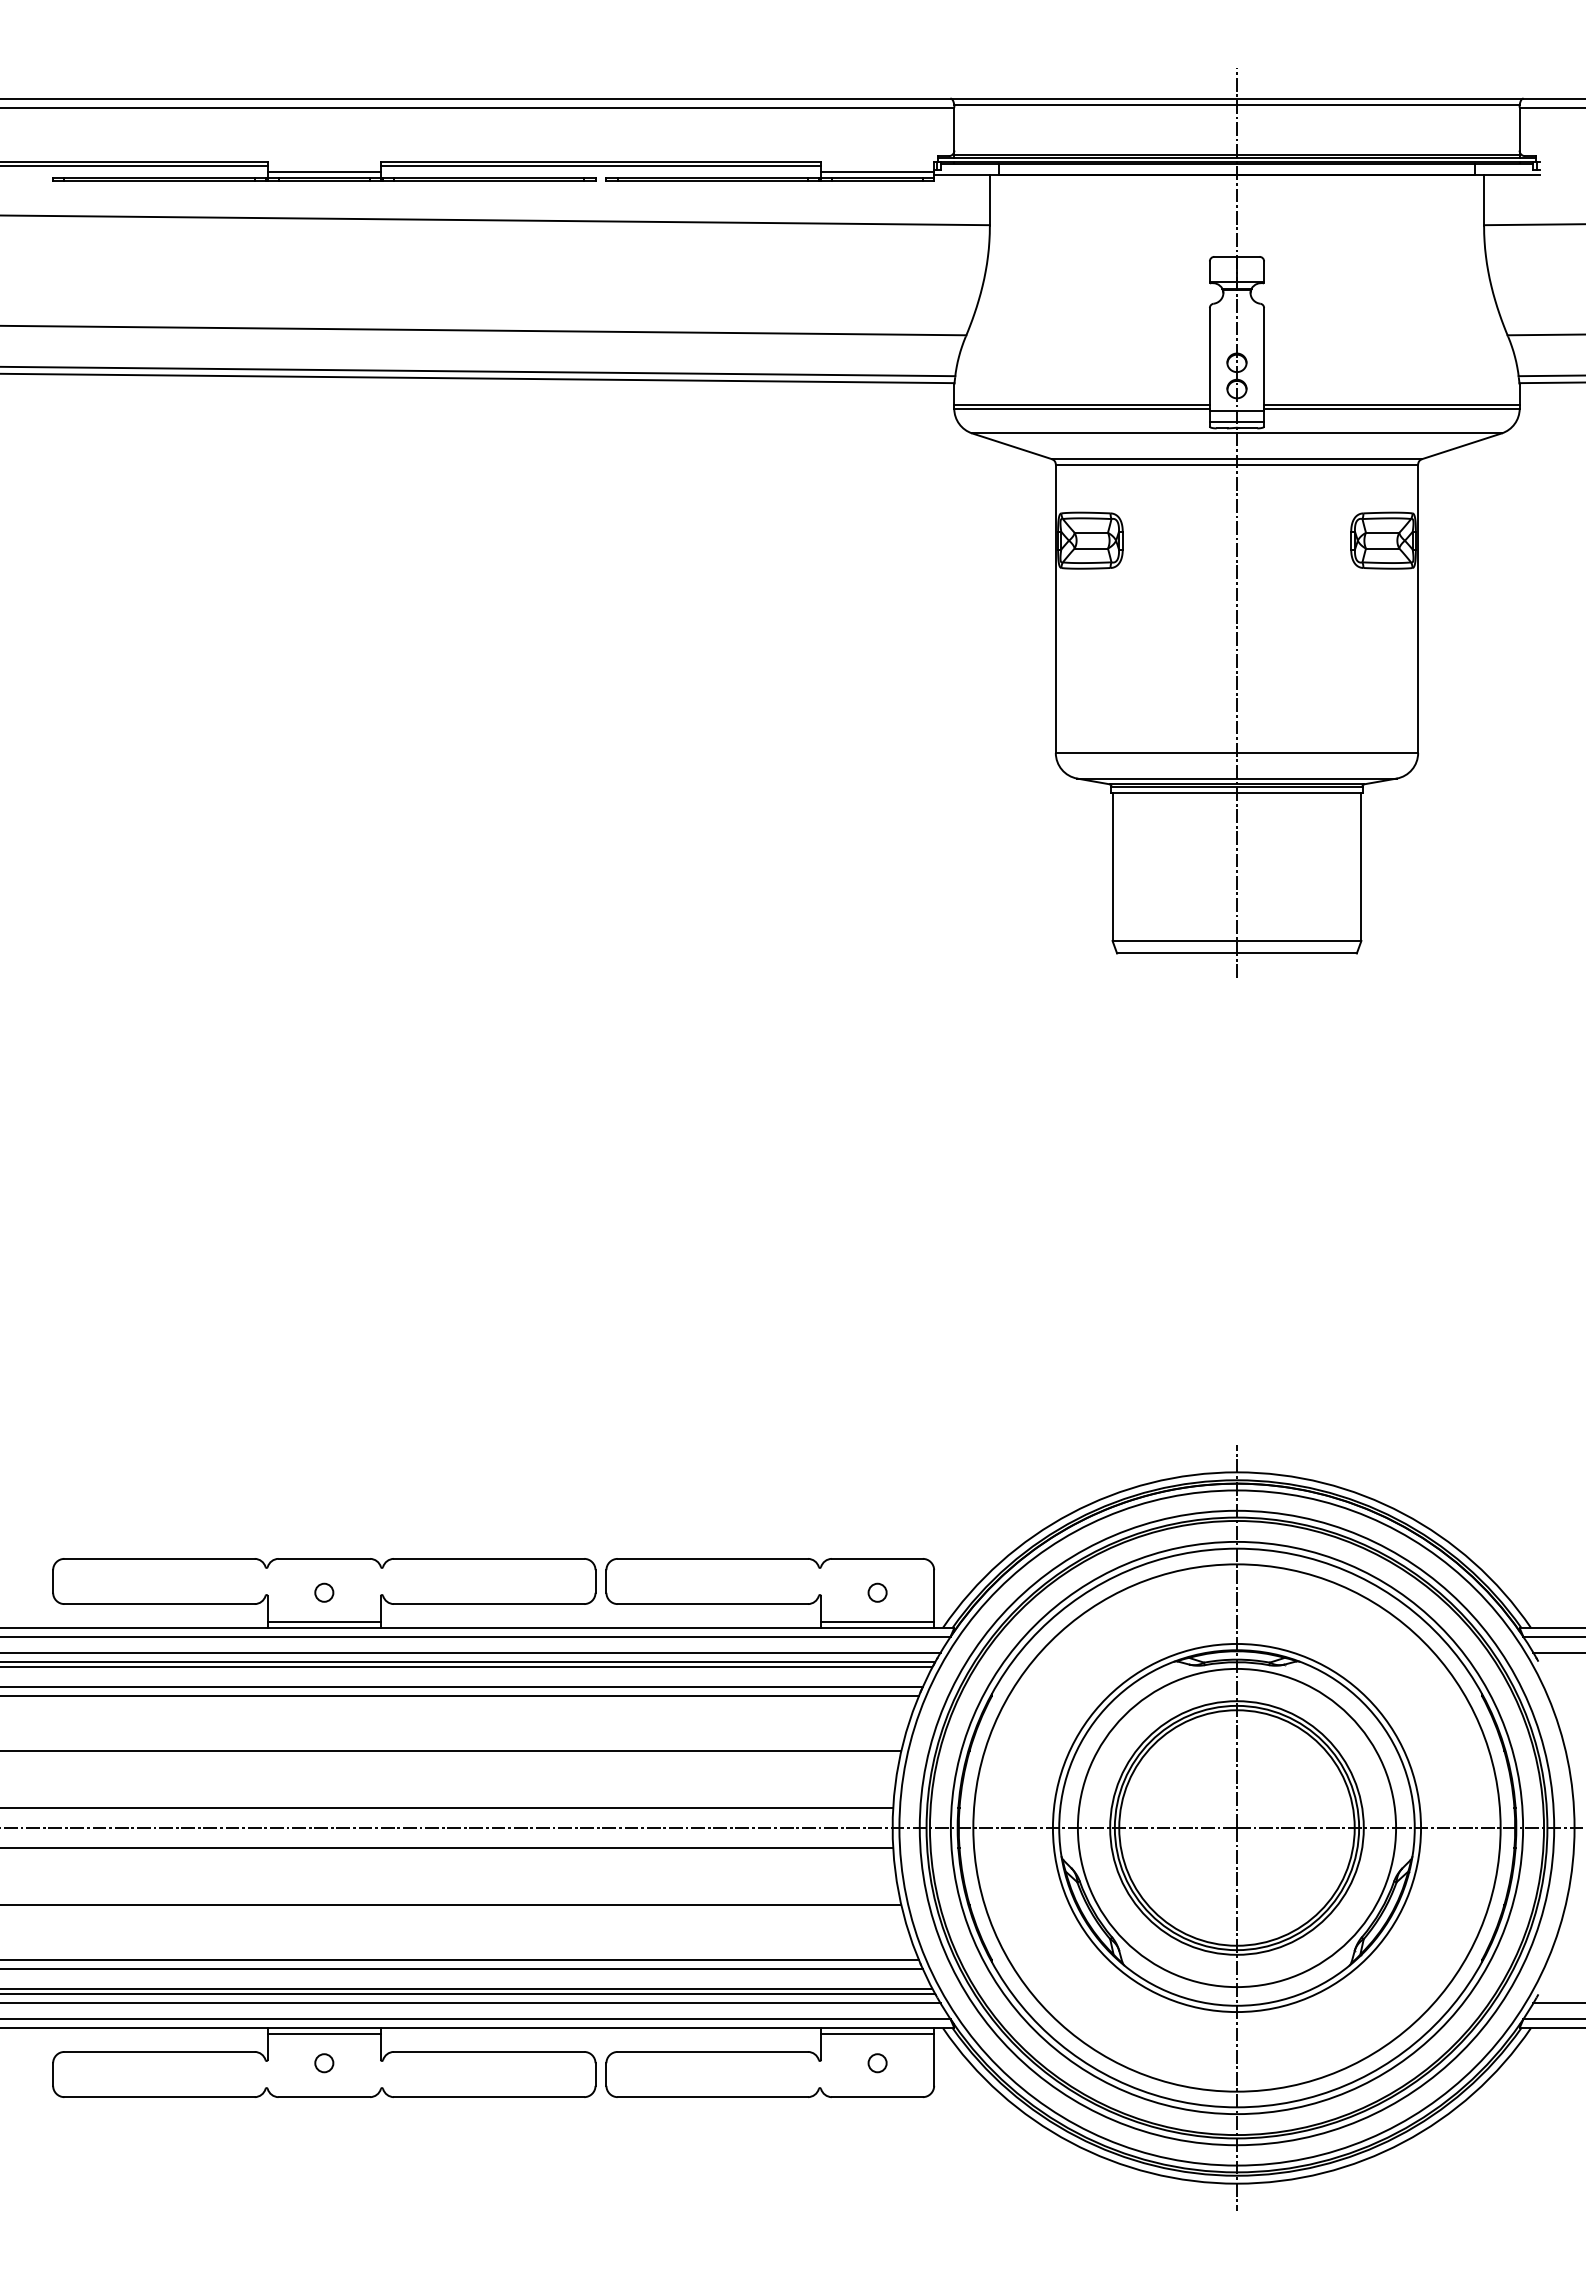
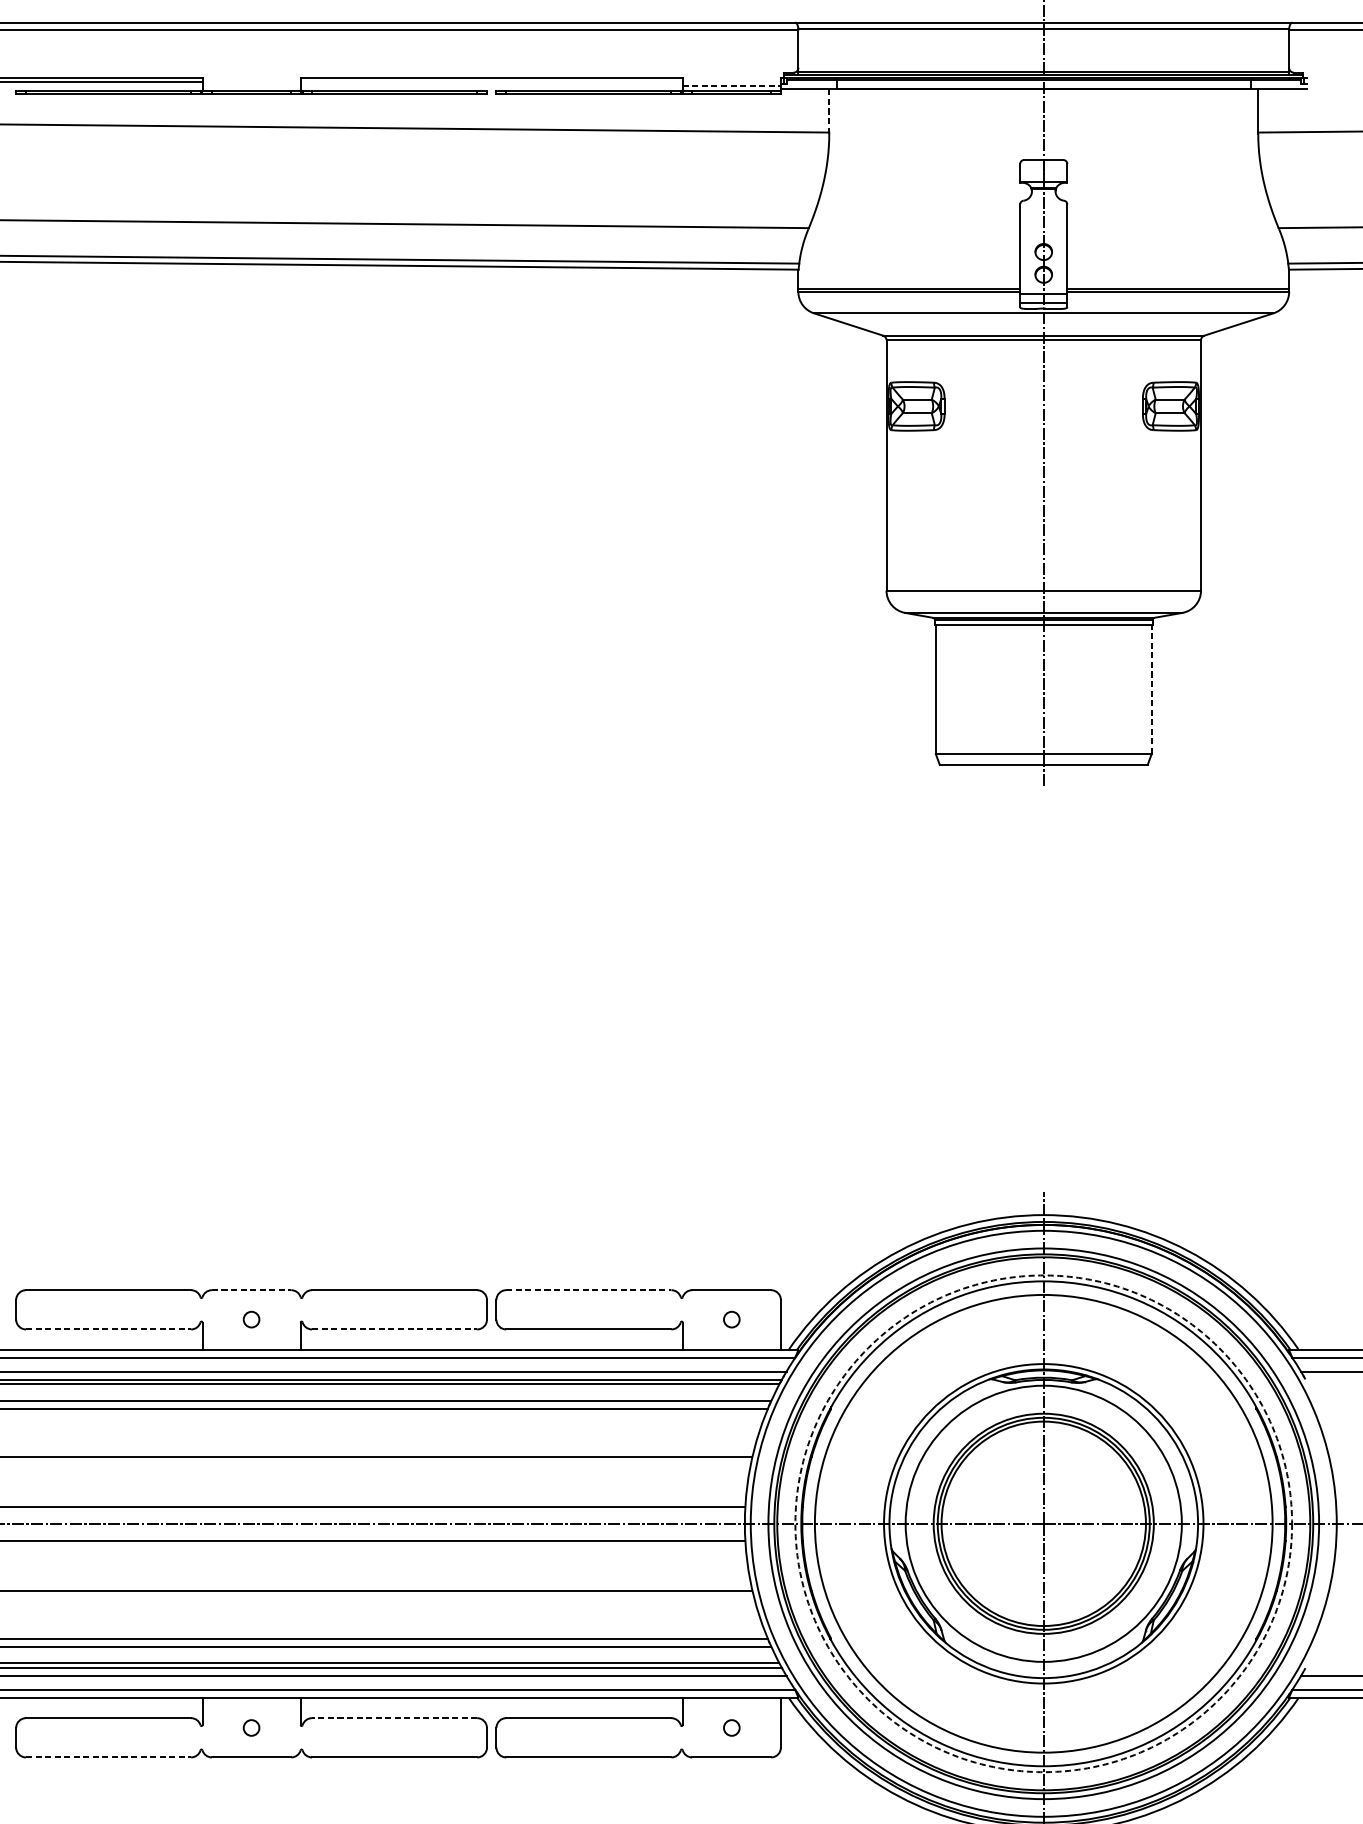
line: (600, 166) -> (491, 81), removed
line: (323, 172) -> (250, 86), removed
line: (877, 172) -> (731, 86), solid -> dashed
line: (989, 201) -> (828, 111), solid -> dashed
line: (1361, 866) -> (1151, 689), solid -> dashed
line: (324, 1558) -> (251, 1289), solid -> dashed
line: (713, 1558) -> (589, 1289), solid -> dashed
line: (160, 1604) -> (109, 1329), solid -> dashed
line: (489, 1604) -> (394, 1329), solid -> dashed
line: (323, 1622) -> (250, 1345), removed
line: (877, 1622) -> (731, 1345), removed
circle: (1236, 1827) -> (1043, 1523), solid -> dashed
line: (323, 2033) -> (250, 1702), removed
line: (877, 2033) -> (731, 1702), removed
line: (488, 2051) -> (394, 1717), solid -> dashed
line: (160, 2097) -> (109, 1757), solid -> dashed

